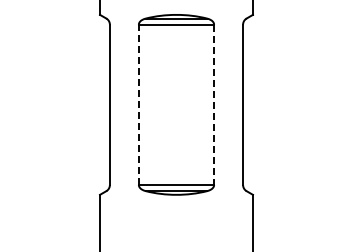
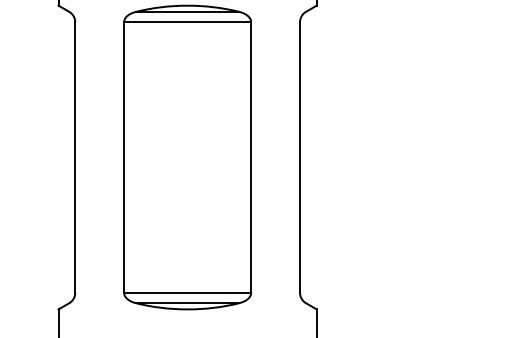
line: (138, 104) -> (123, 156), dashed -> solid
line: (214, 105) -> (251, 158), dashed -> solid

